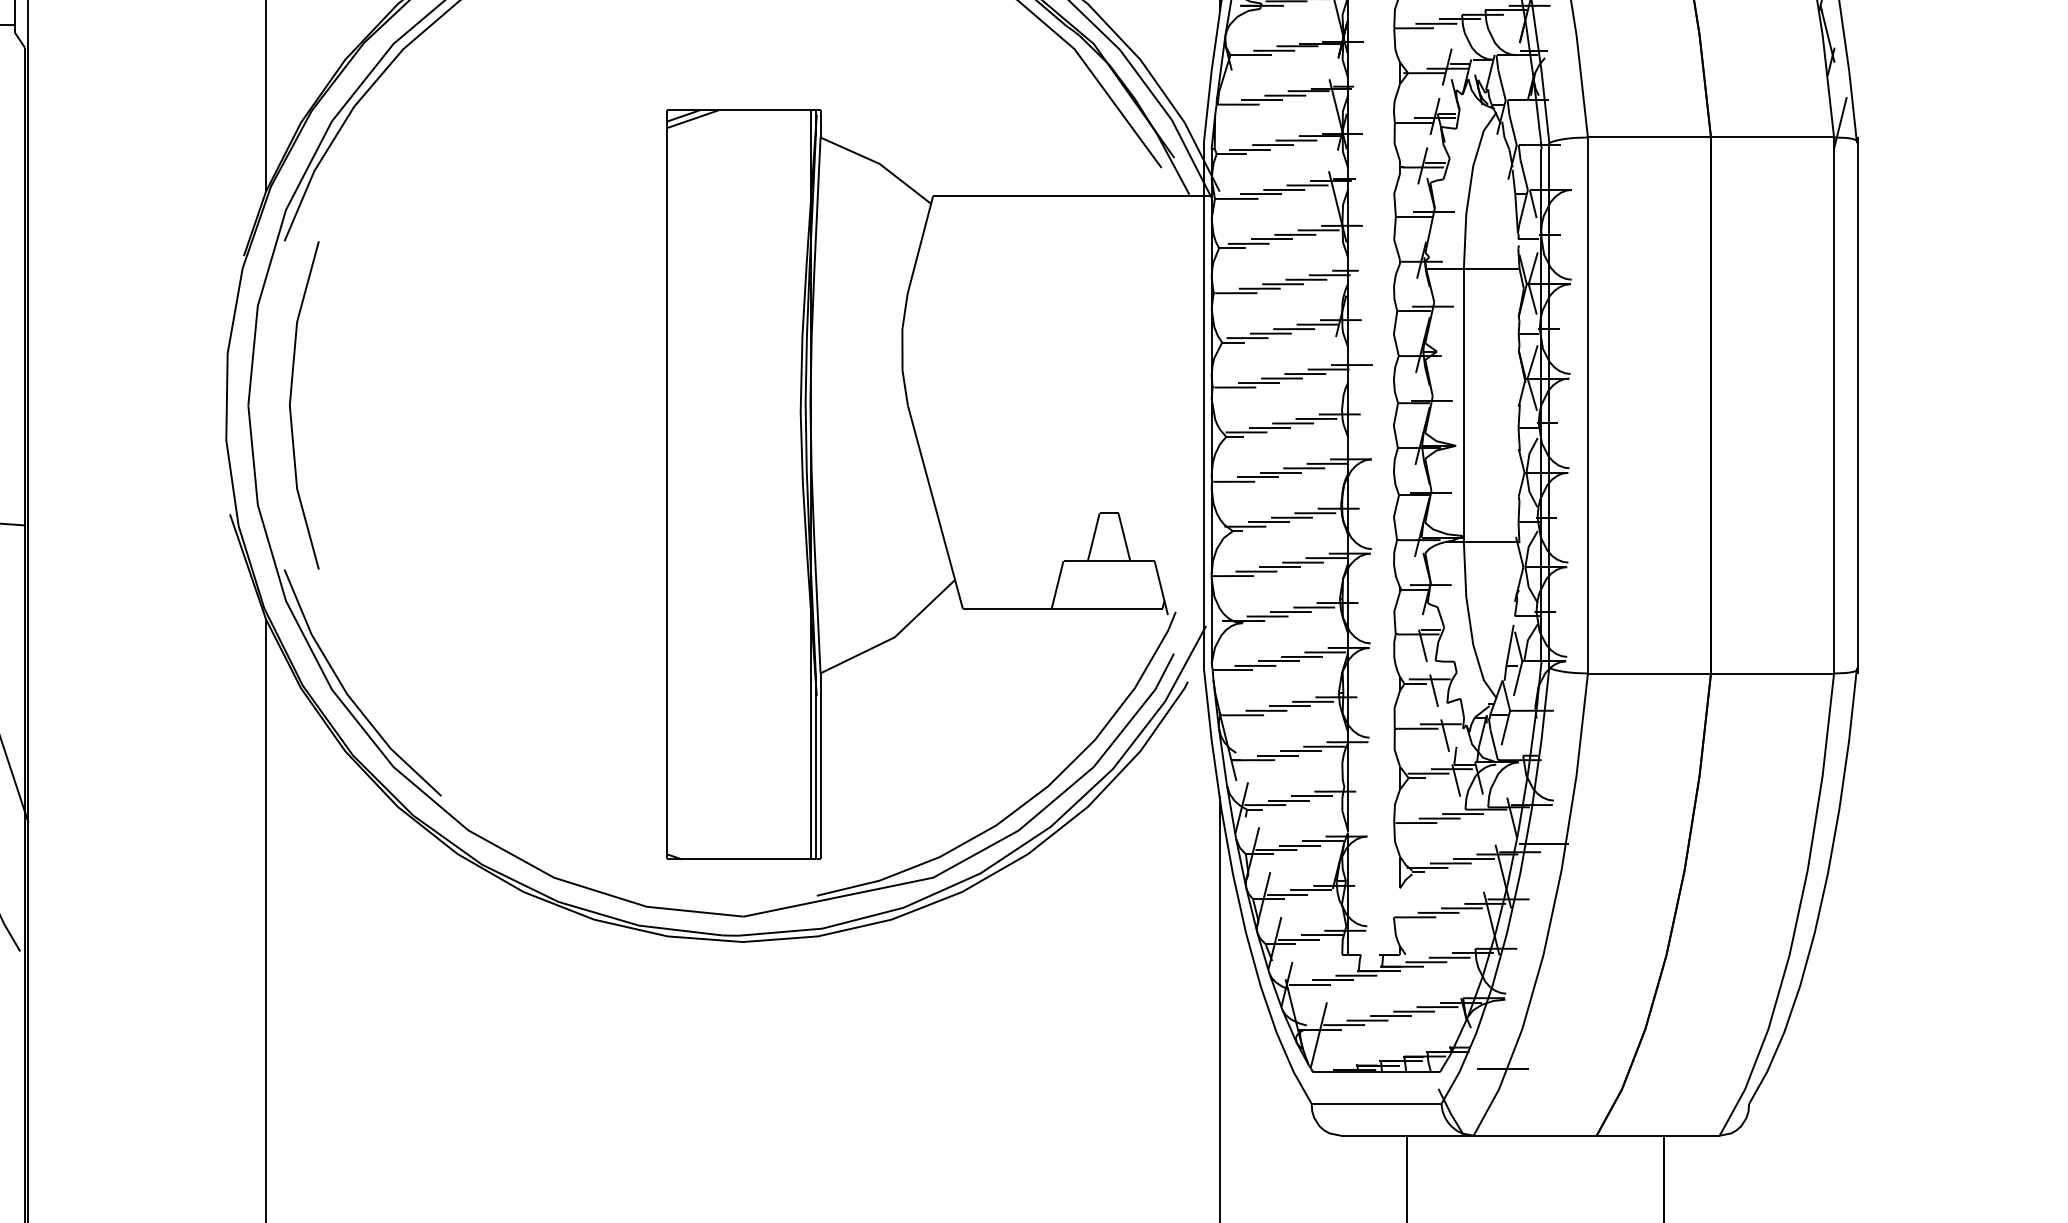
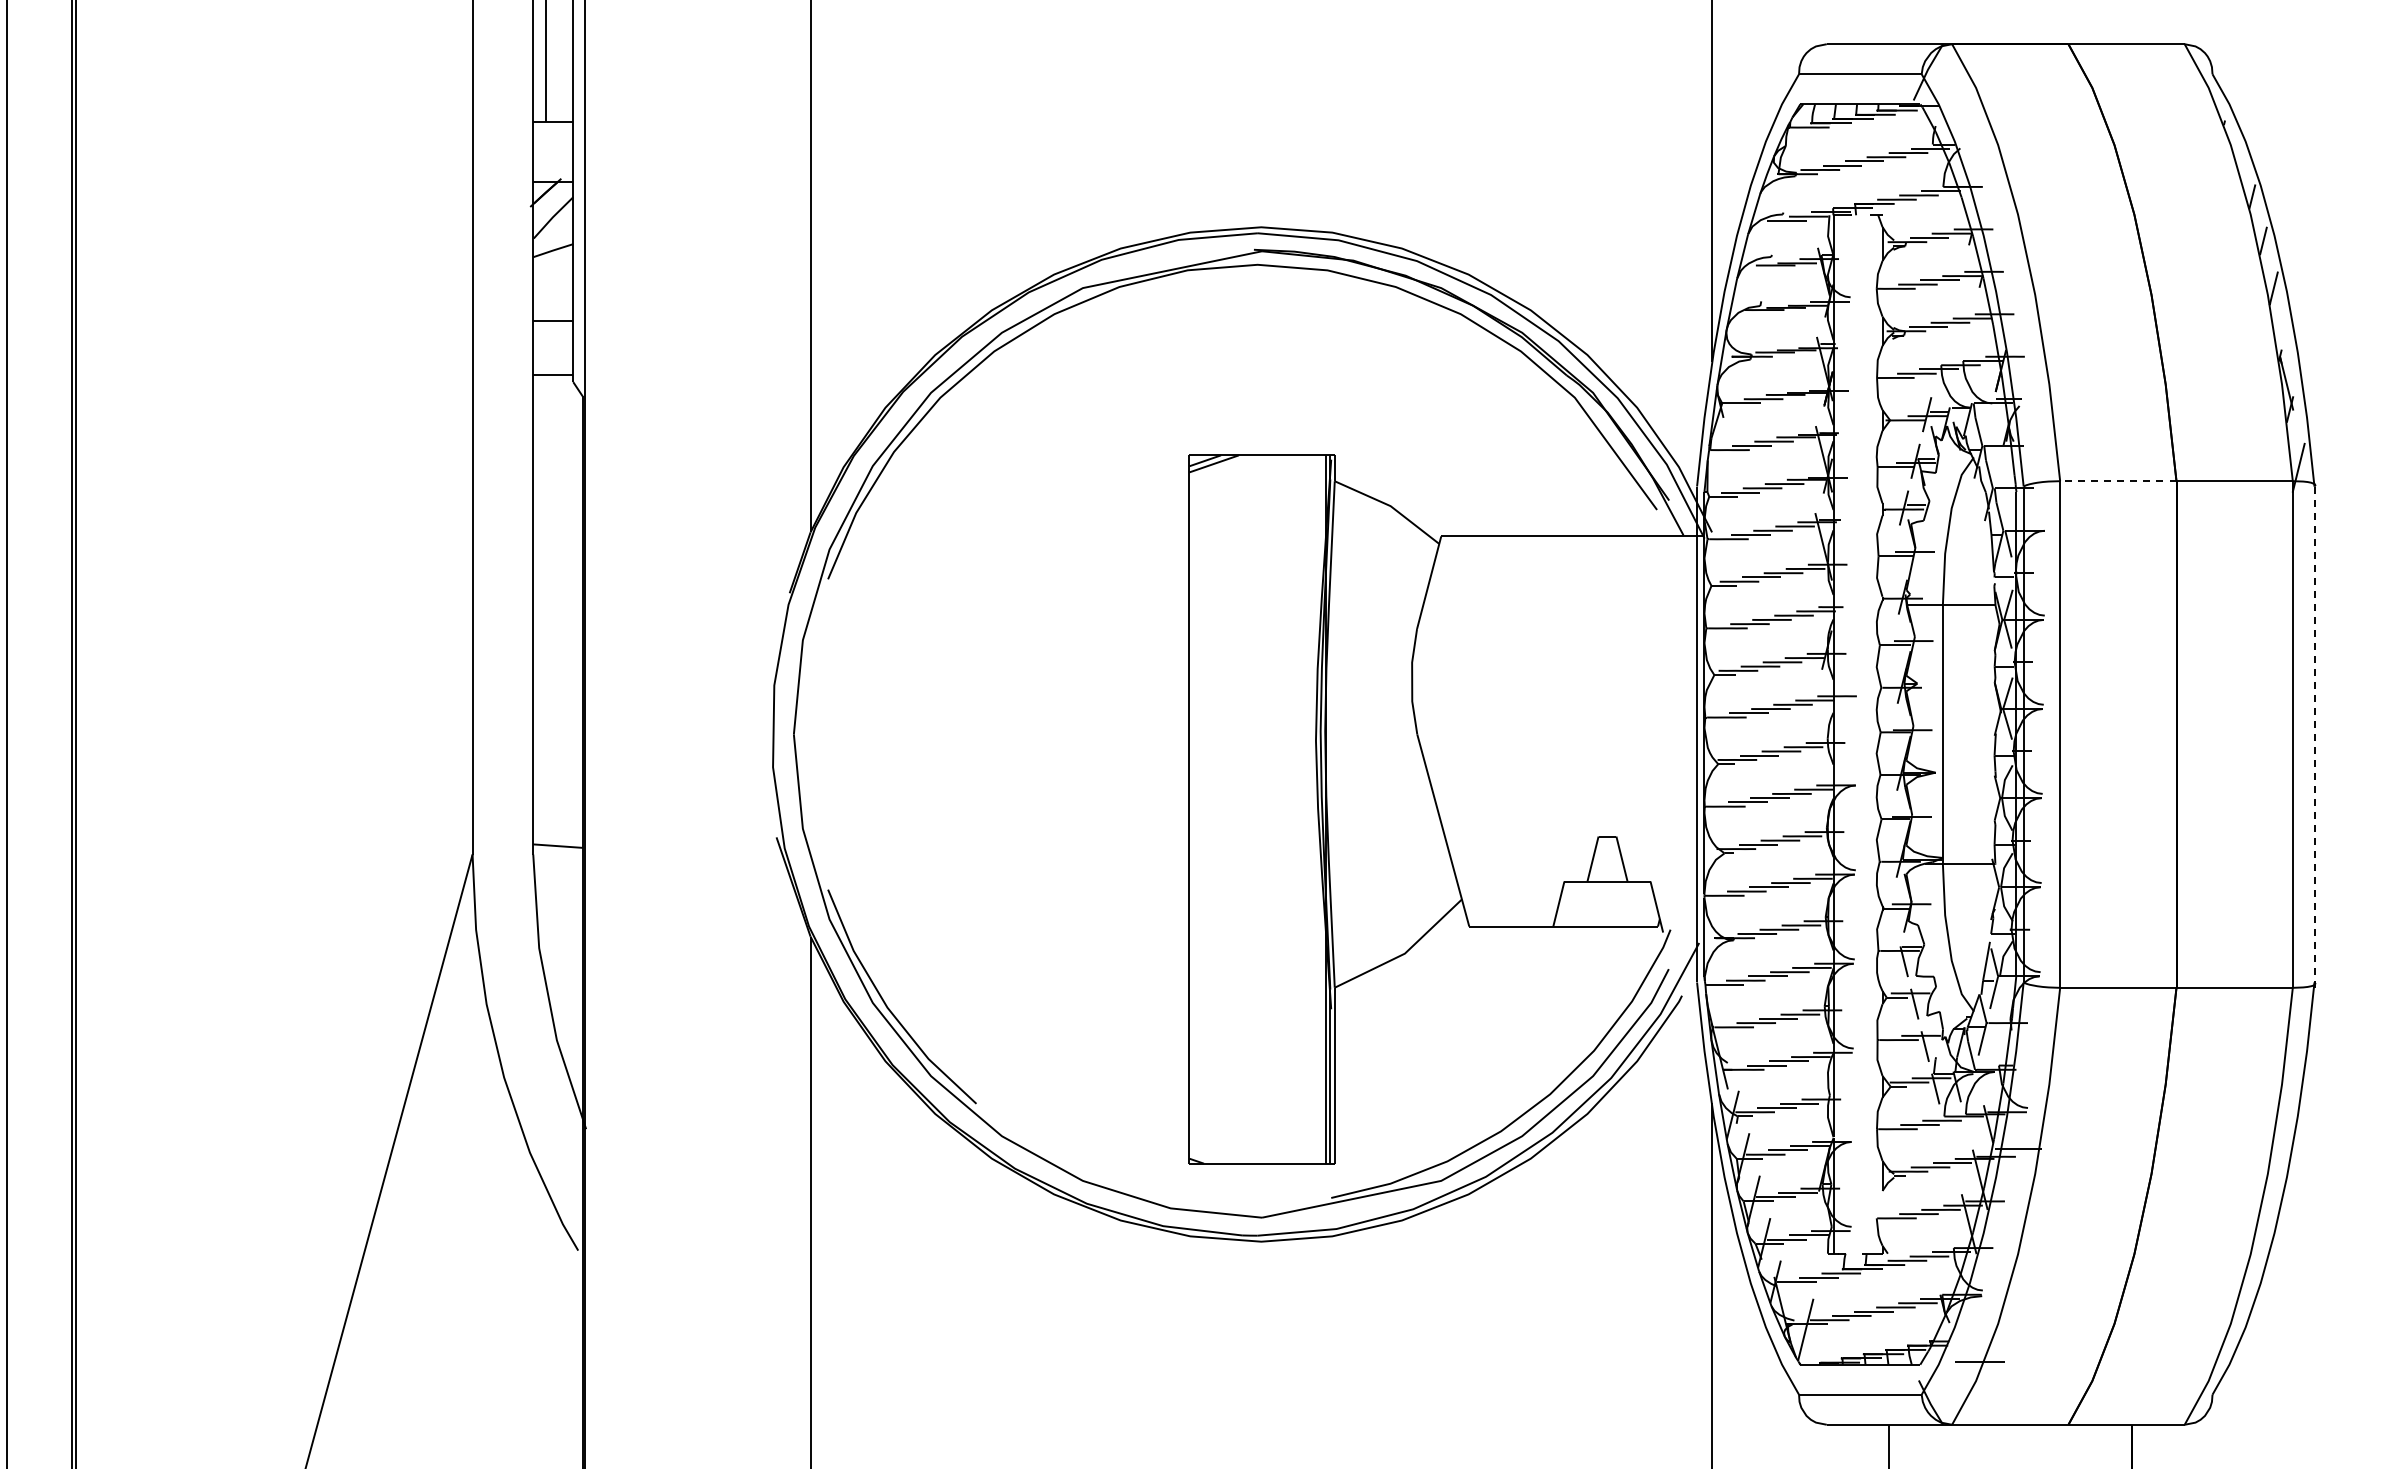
line: (1648, 137) -> (2117, 481), solid -> dashed
line: (291, 404) -> (834, 733), removed
line: (1858, 405) -> (2315, 734), solid -> dashed

